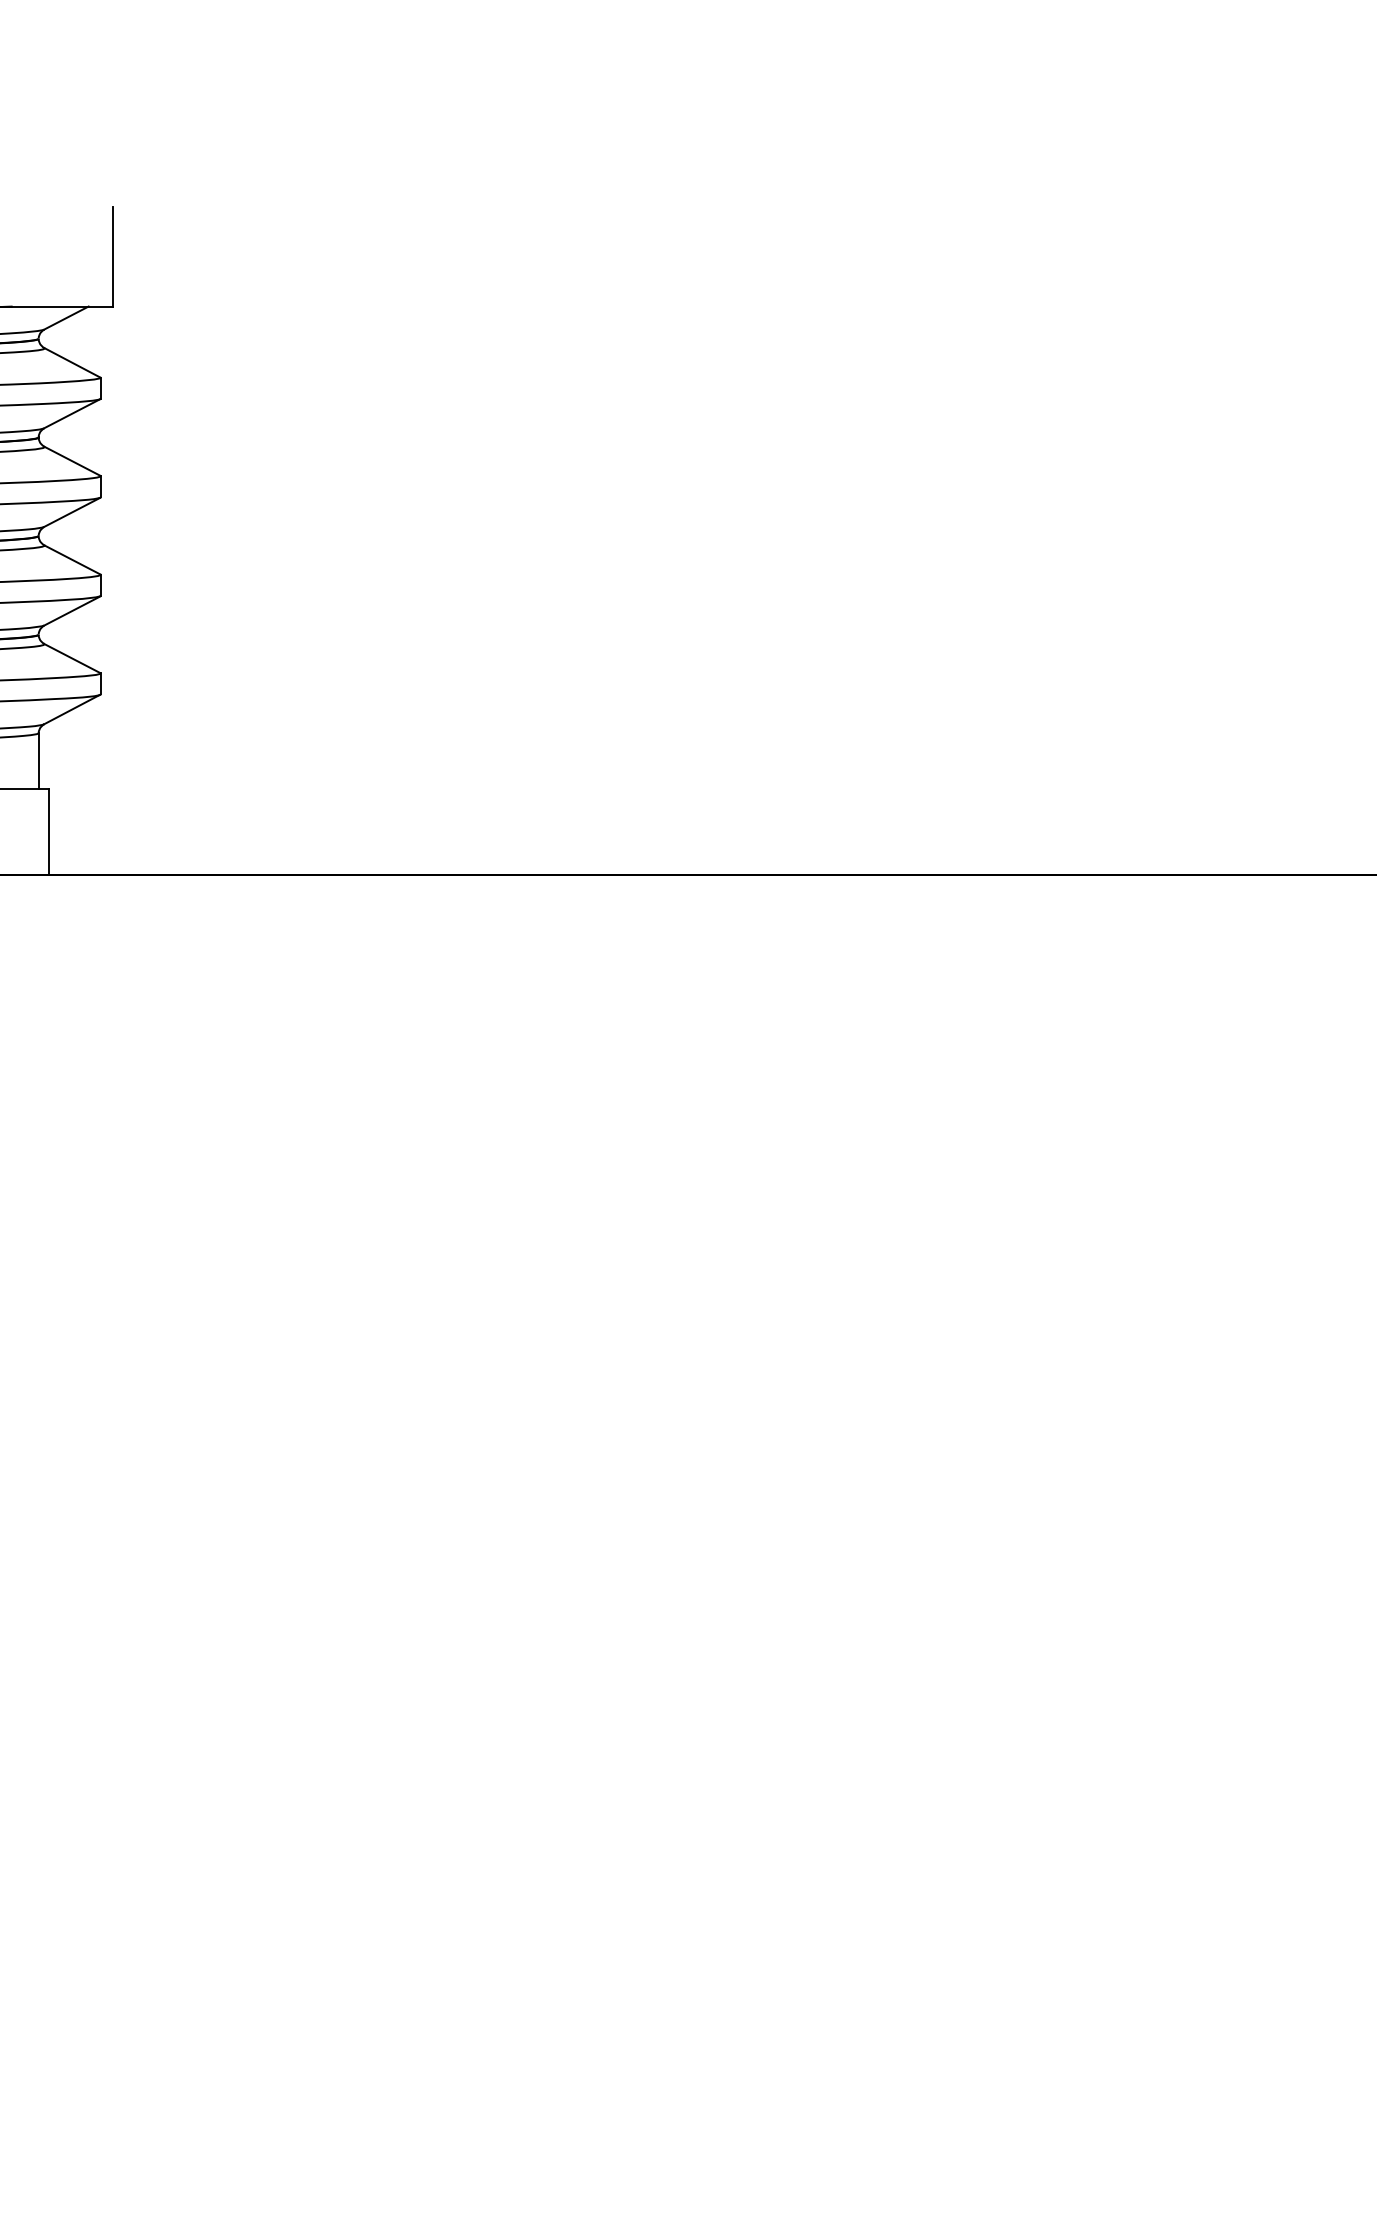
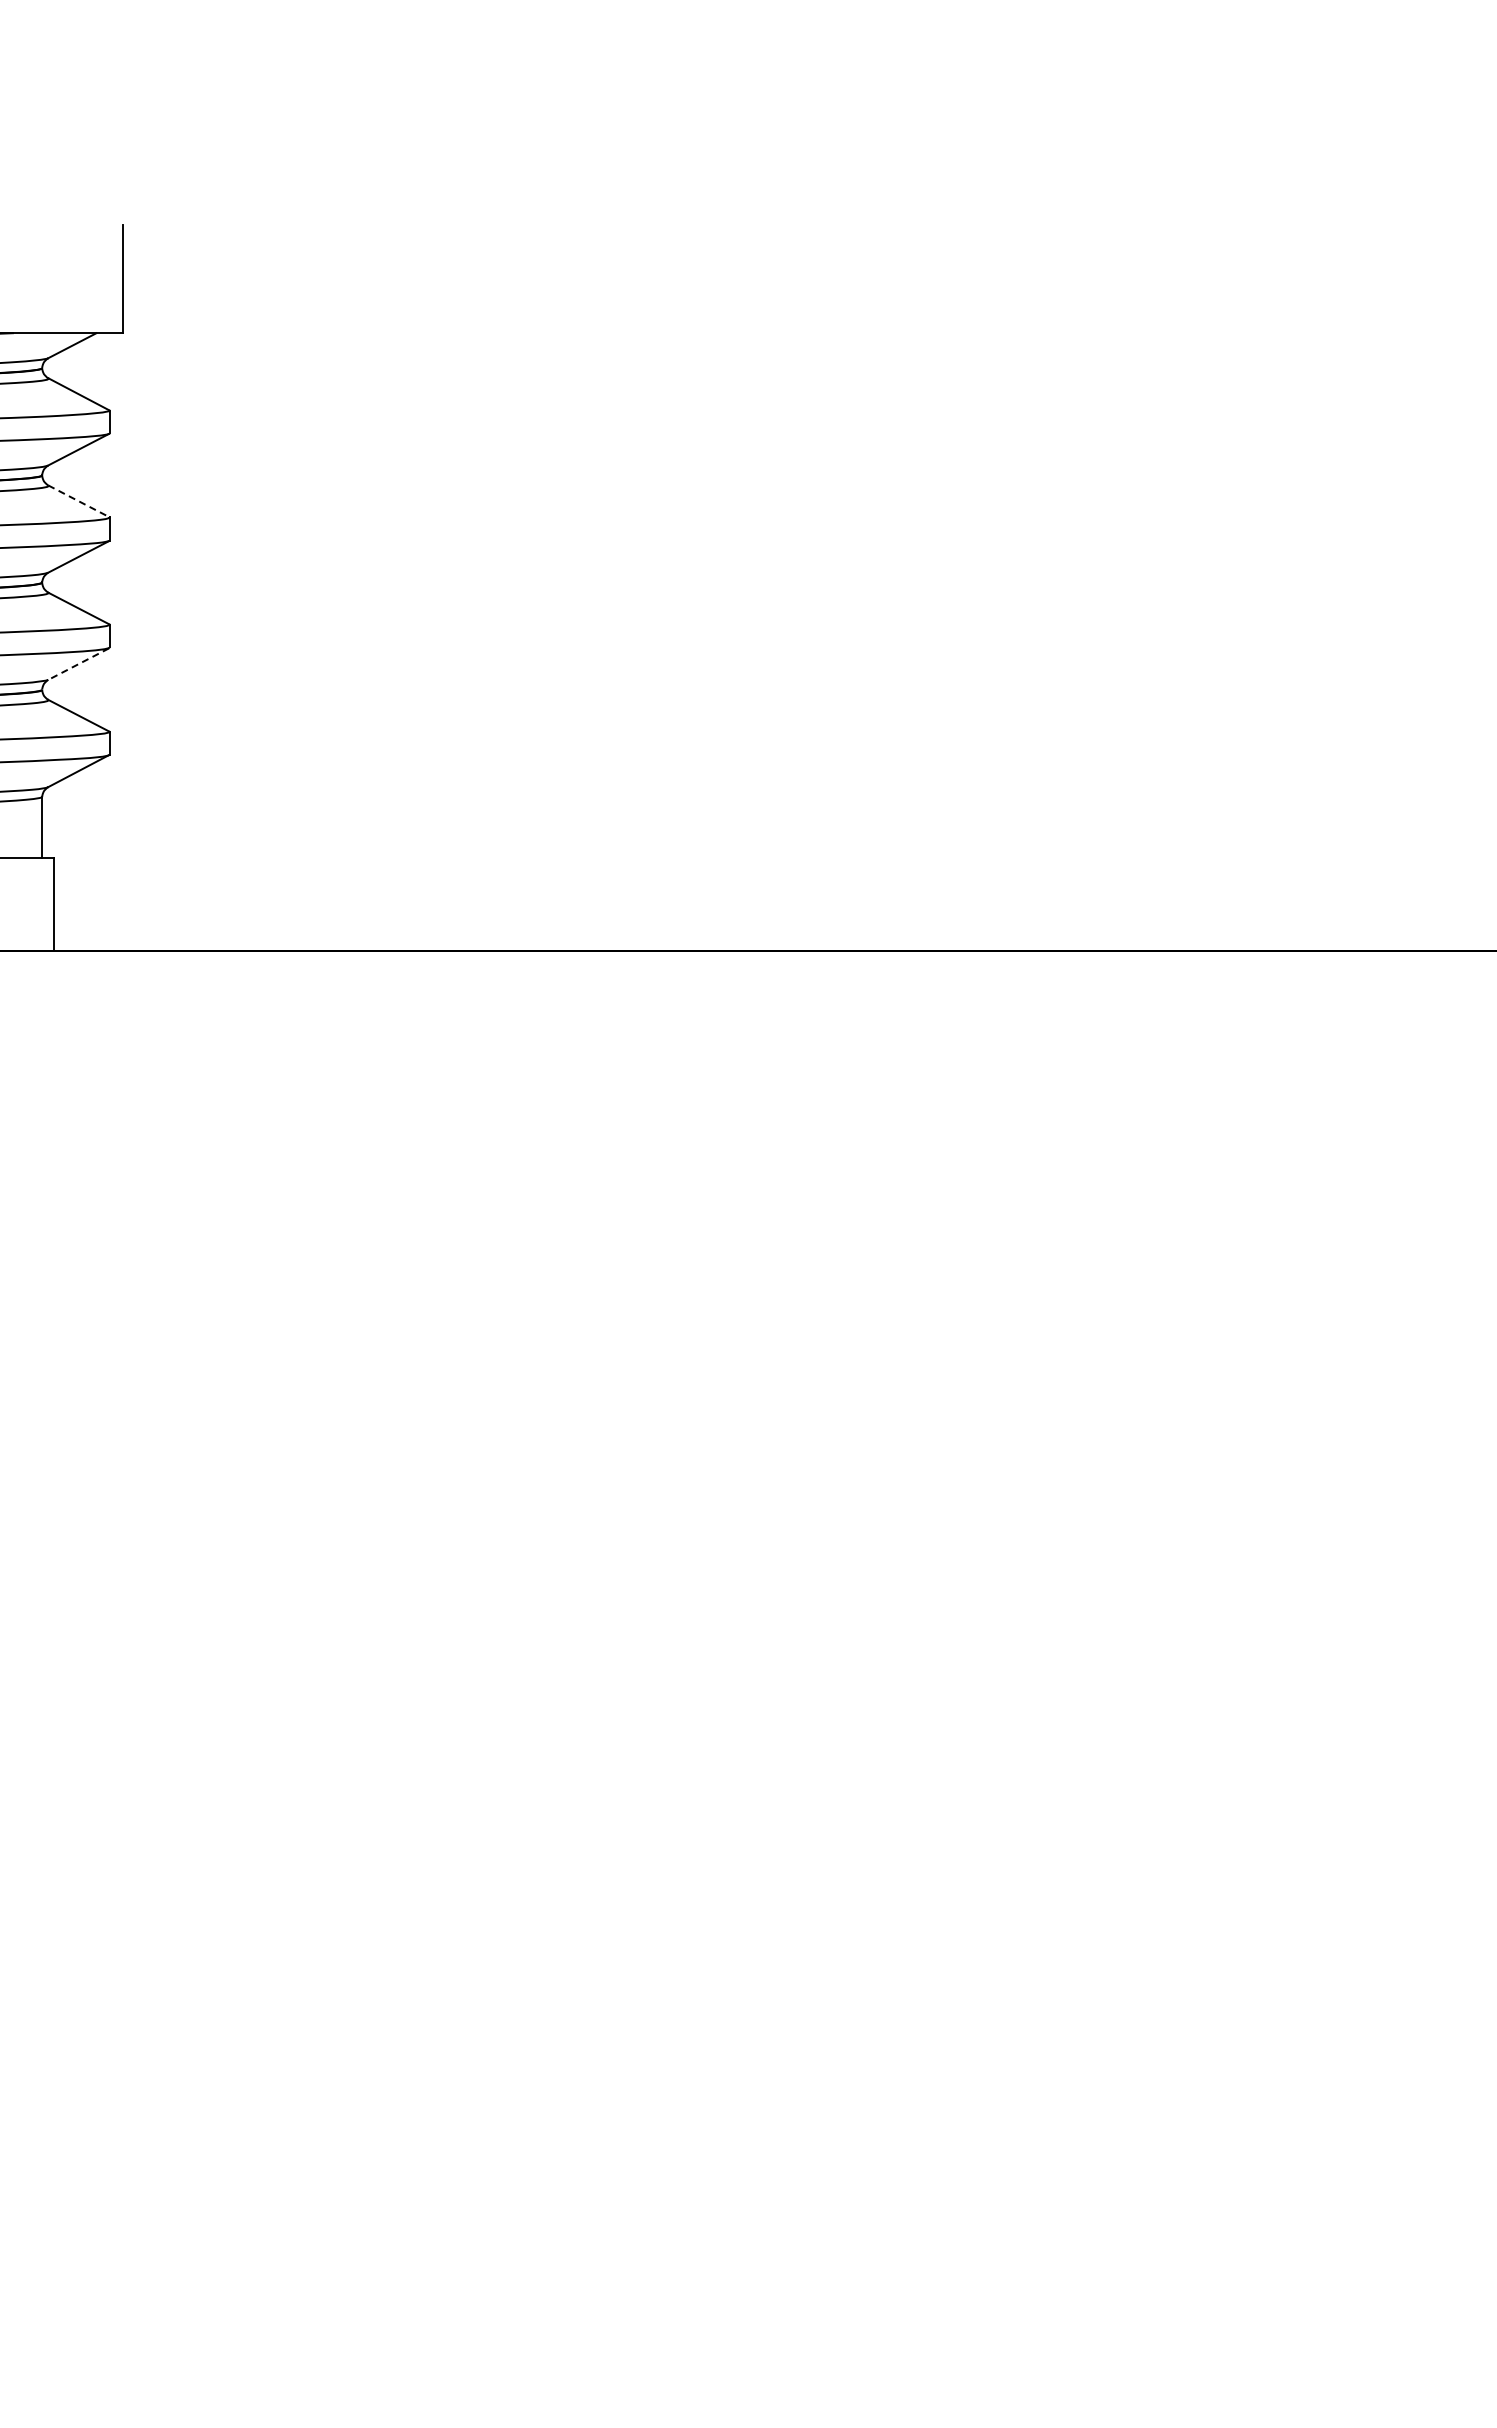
line: (72, 461) -> (79, 501), solid -> dashed
line: (72, 611) -> (78, 664), solid -> dashed

